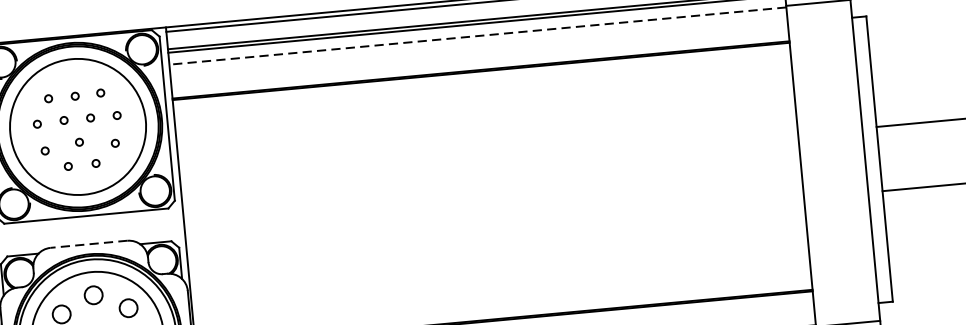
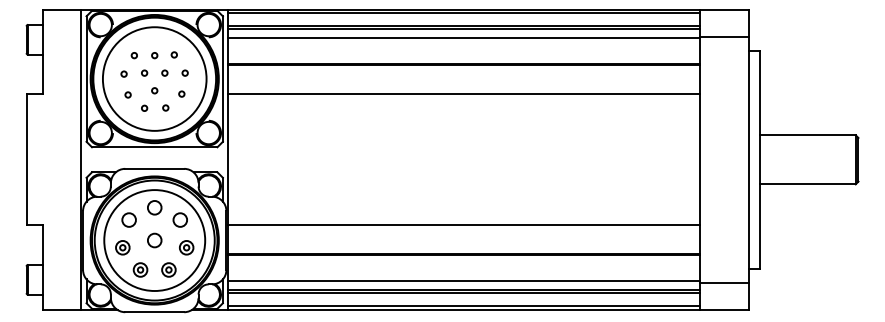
line: (478, 36) -> (464, 38), dashed -> solid
line: (484, 109) -> (464, 94), added
line: (88, 243) -> (154, 168), dashed -> solid
line: (500, 280) -> (464, 225), added

